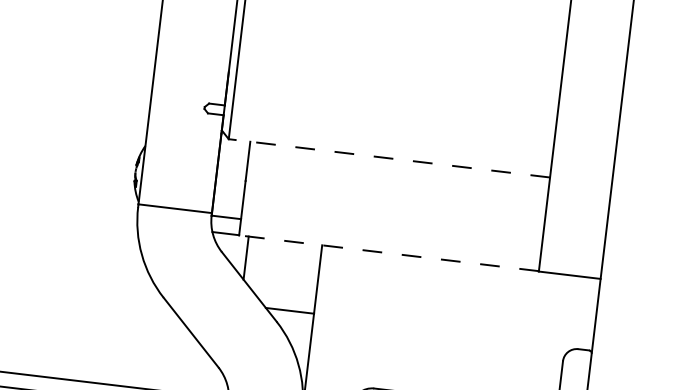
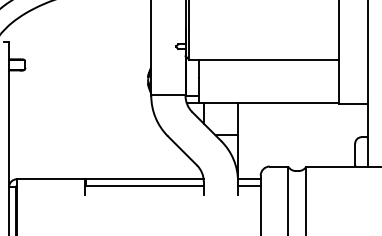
line: (390, 157) -> (264, 59), dashed -> solid
line: (389, 253) -> (269, 103), dashed -> solid

